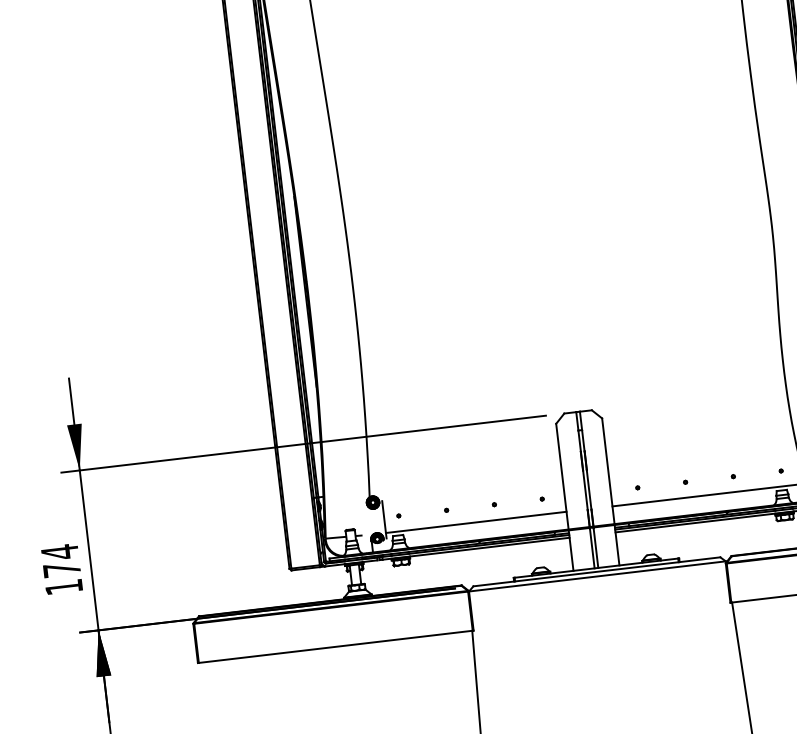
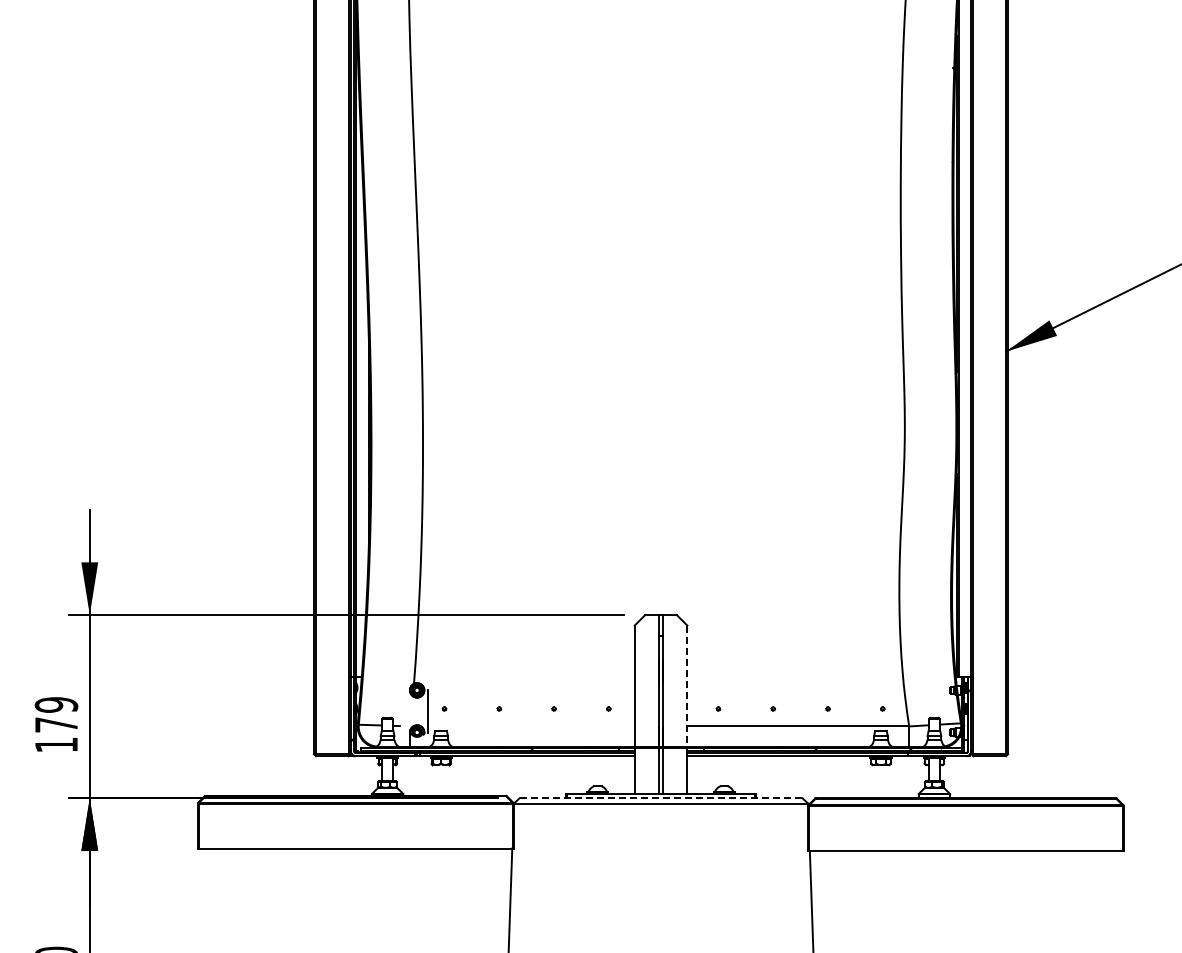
line: (608, 471) -> (687, 686), solid -> dashed
line: (475, 522) -> (530, 726), removed
text: (59, 551) -> (56, 704), 174 -> 179
line: (597, 571) -> (661, 798), solid -> dashed

